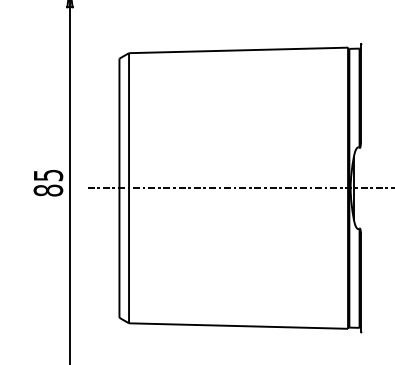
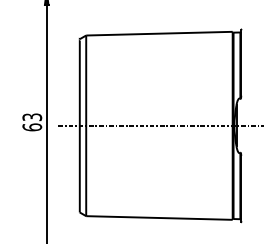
text: (47, 183) -> (31, 122), 85 -> 63

